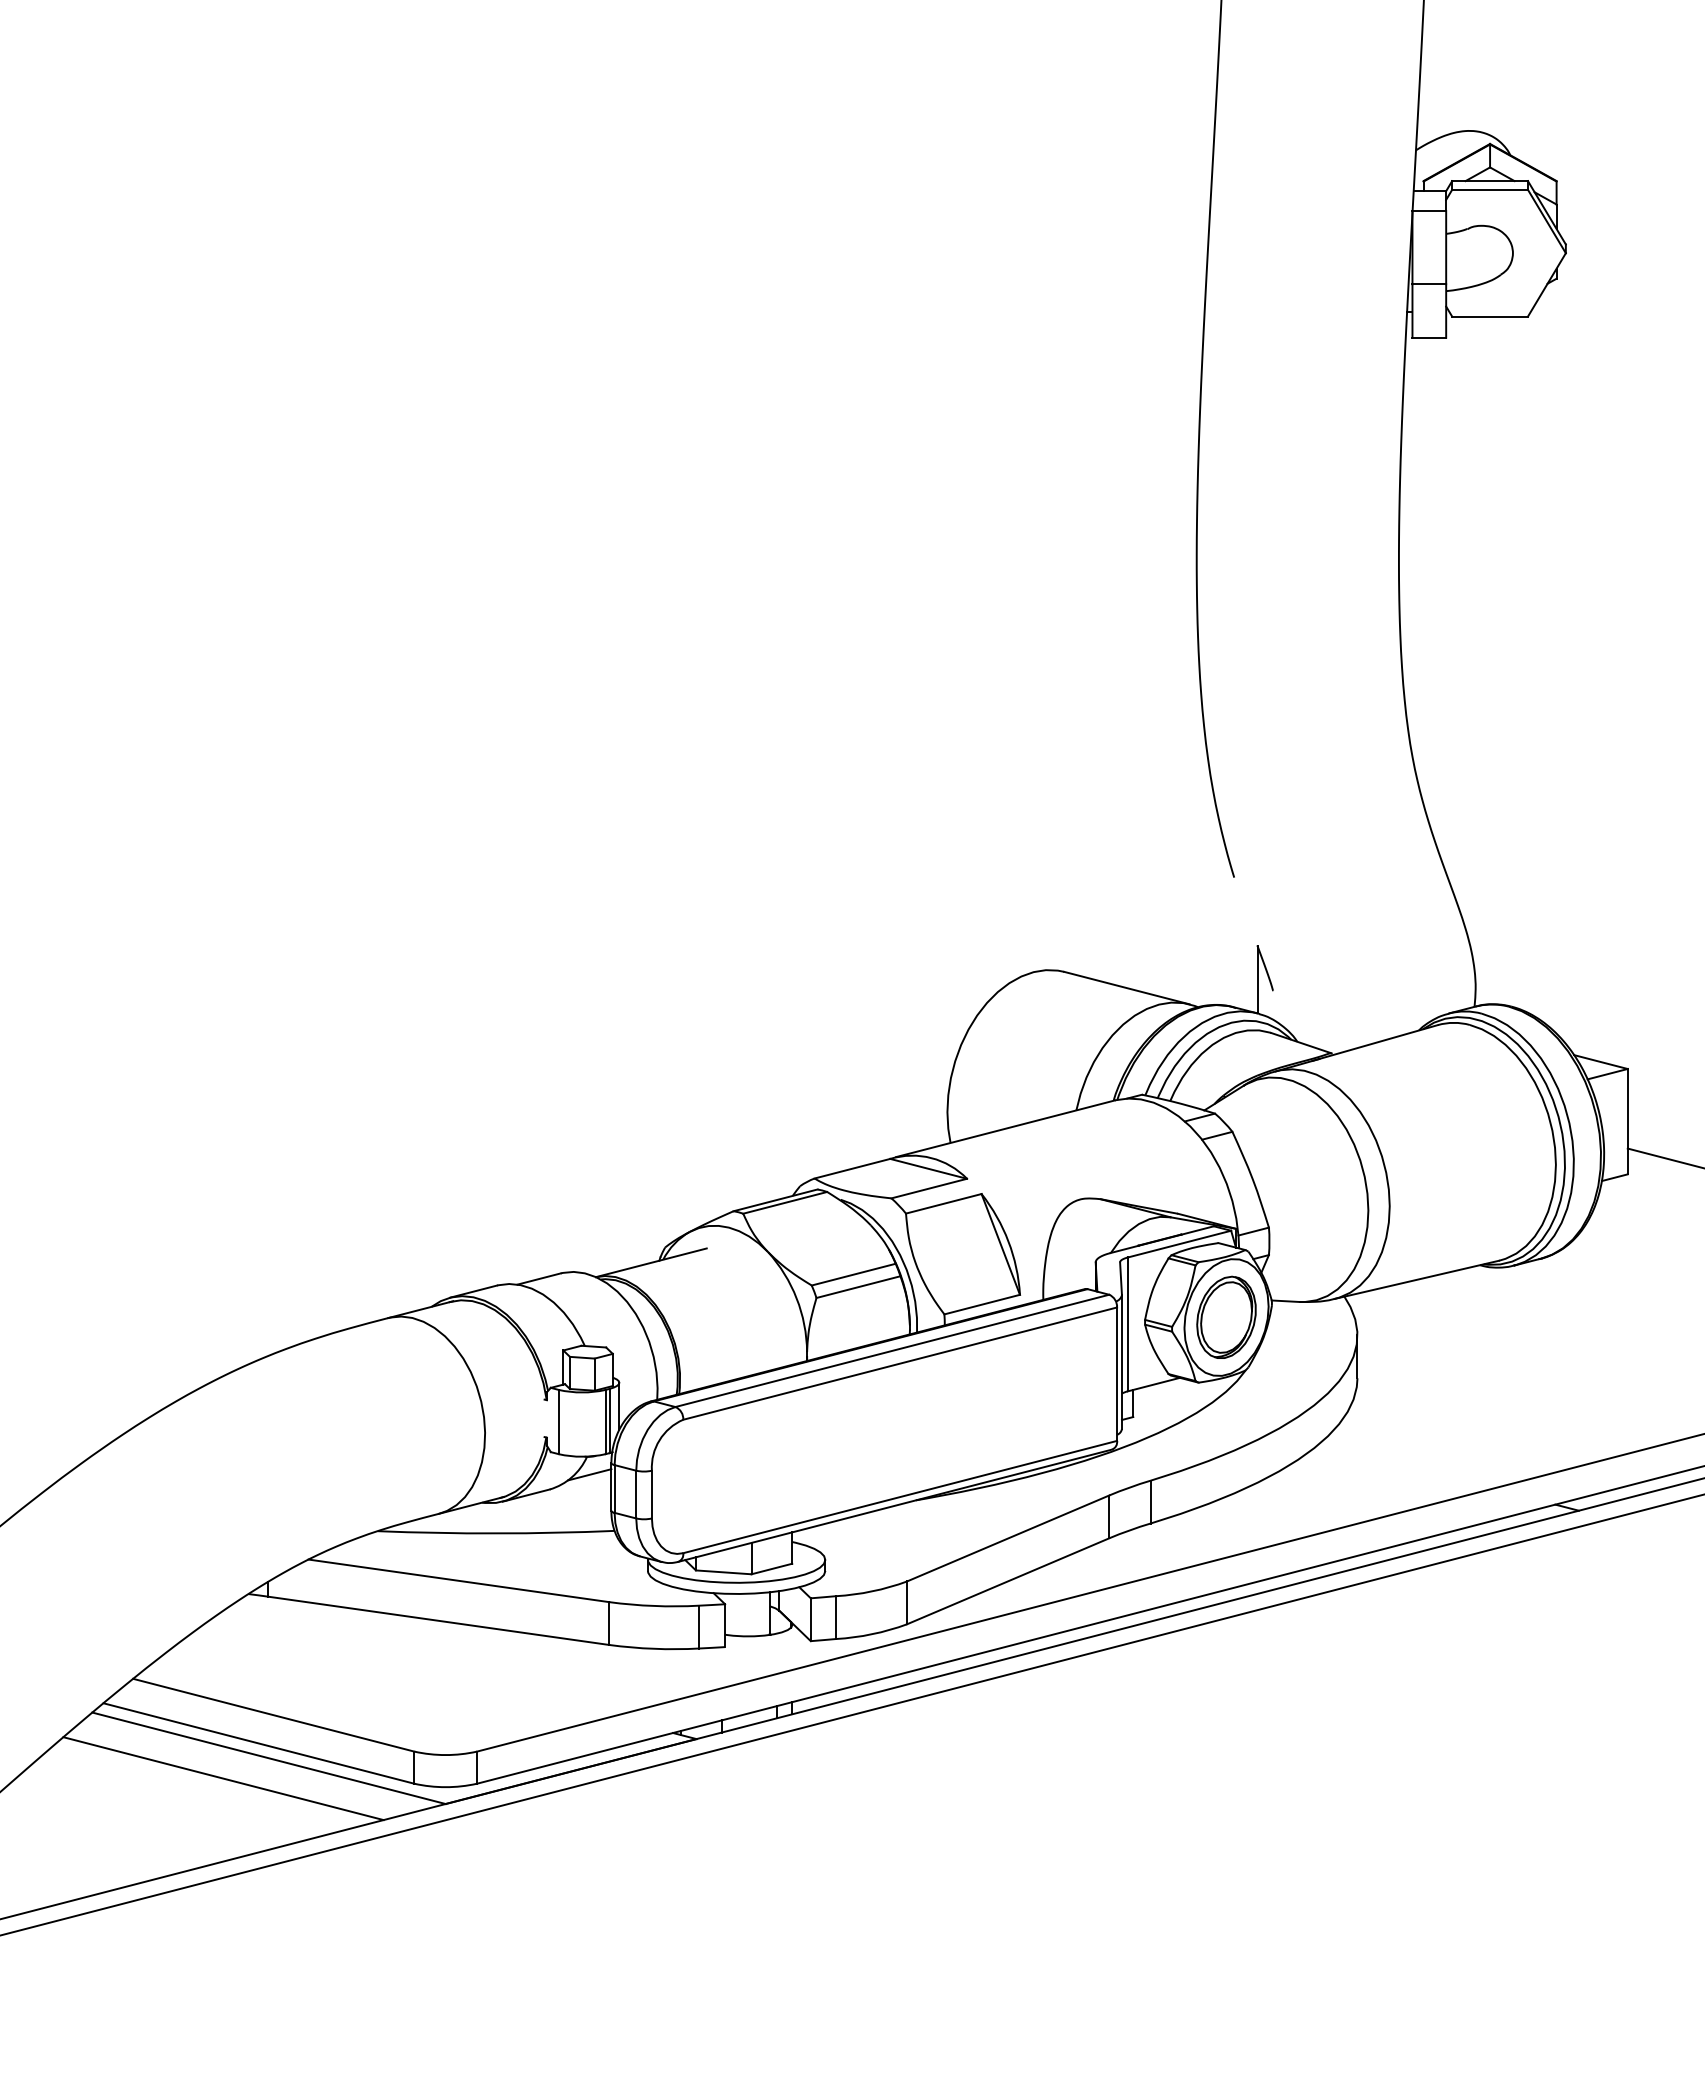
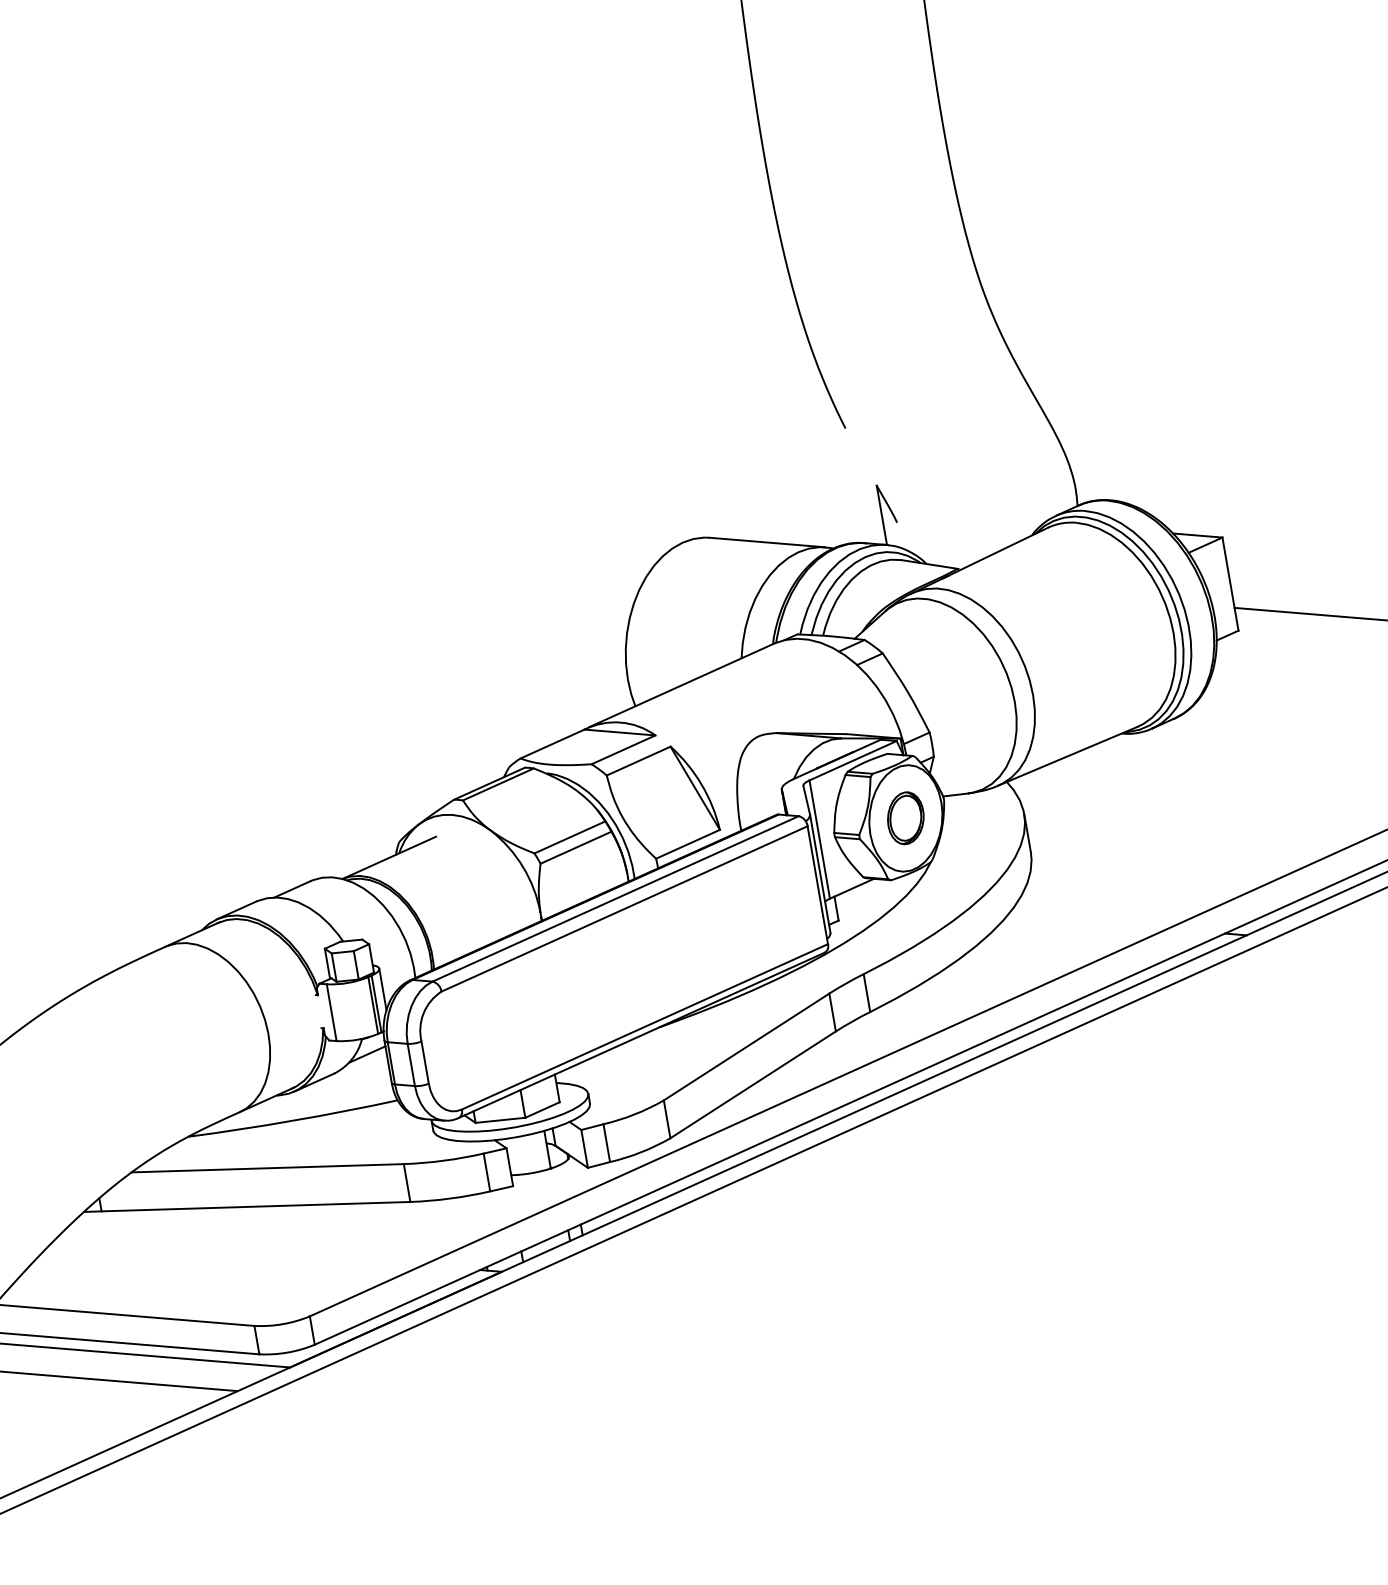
part: (1226, 1316) -> (905, 817), size x0.7

